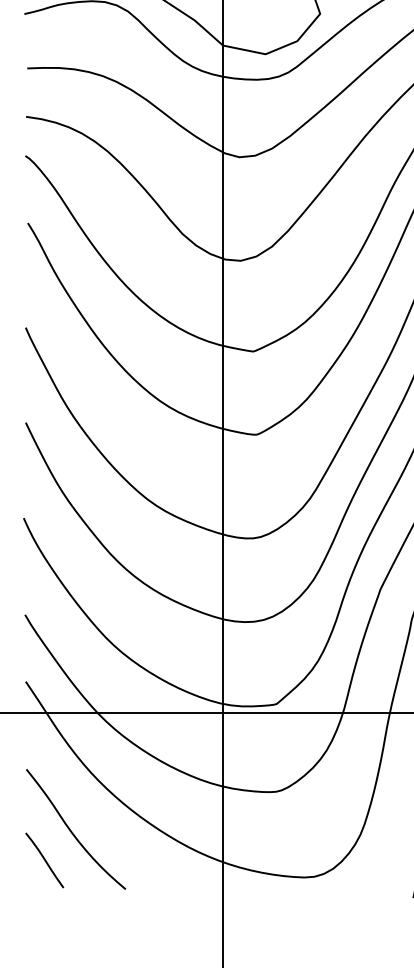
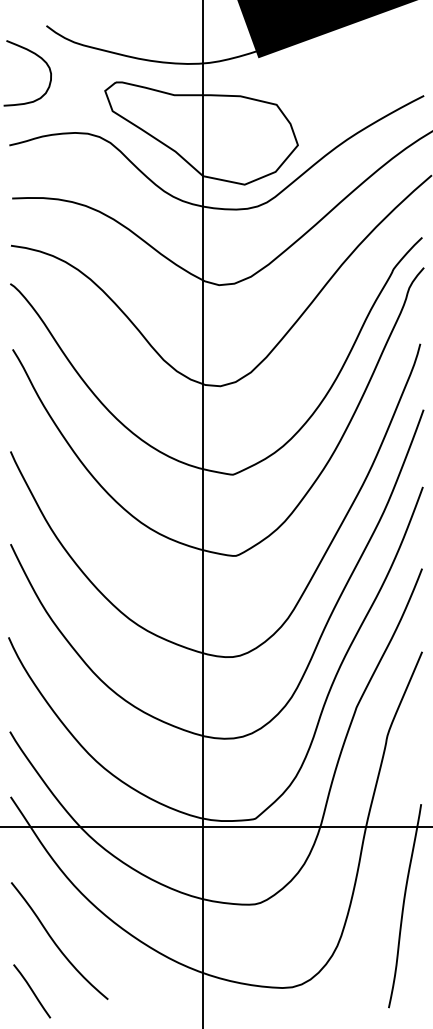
curve: (45, 860) -> (32, 991), moved

